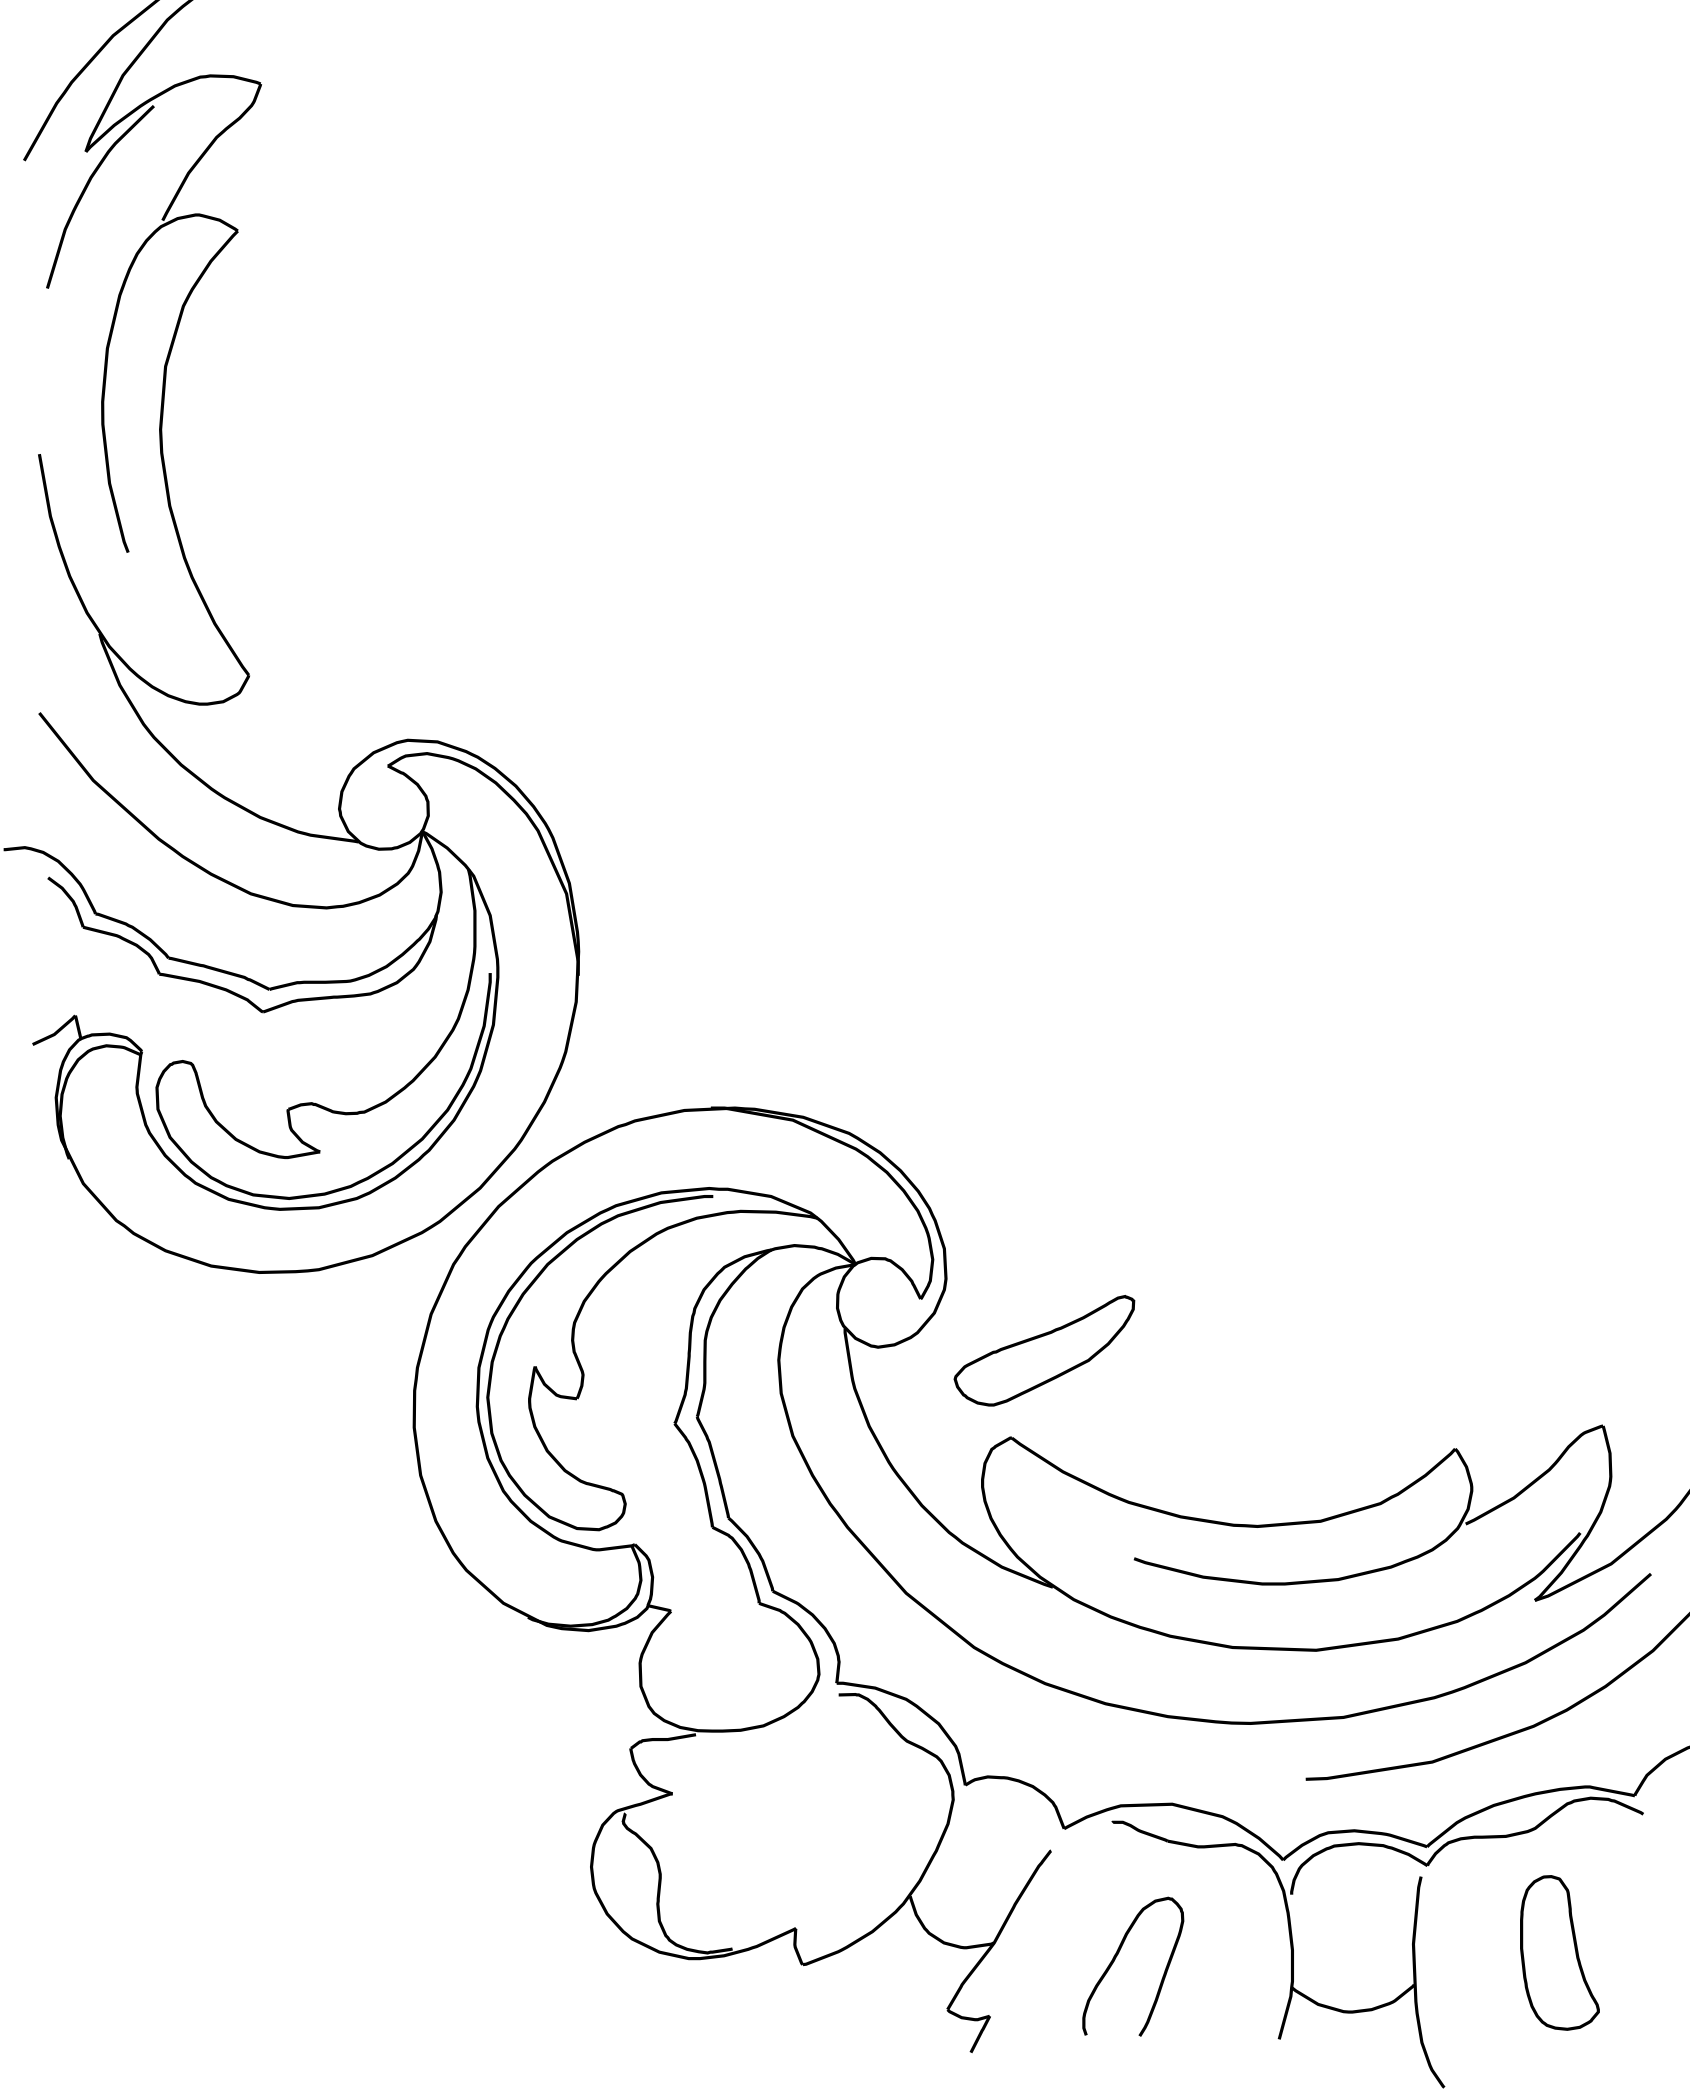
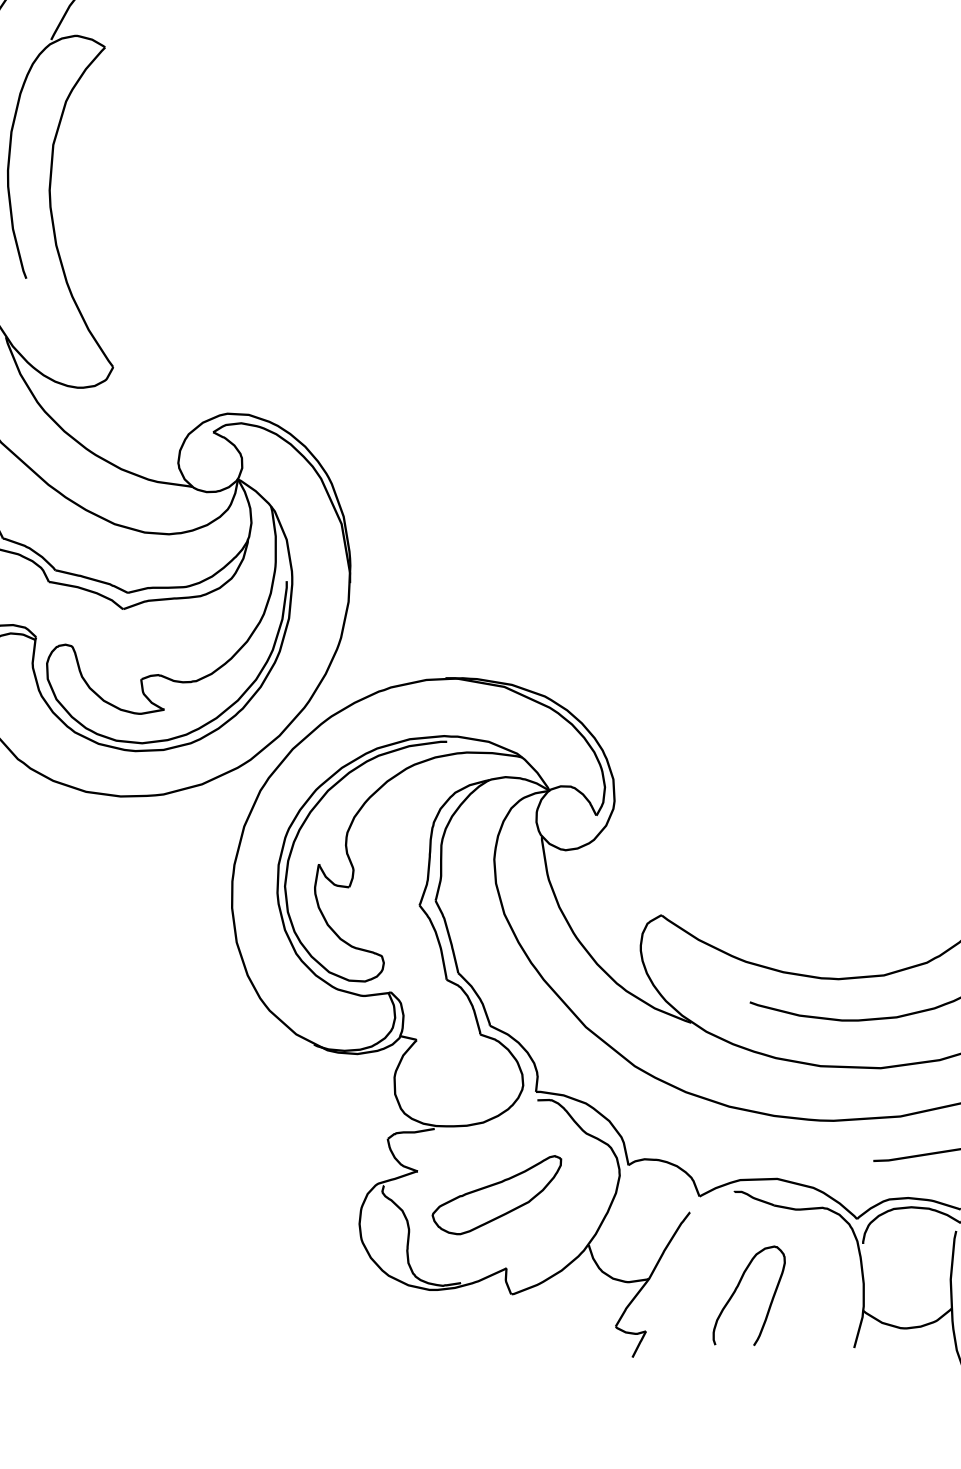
part: (1044, 1350) -> (496, 1194), moved

